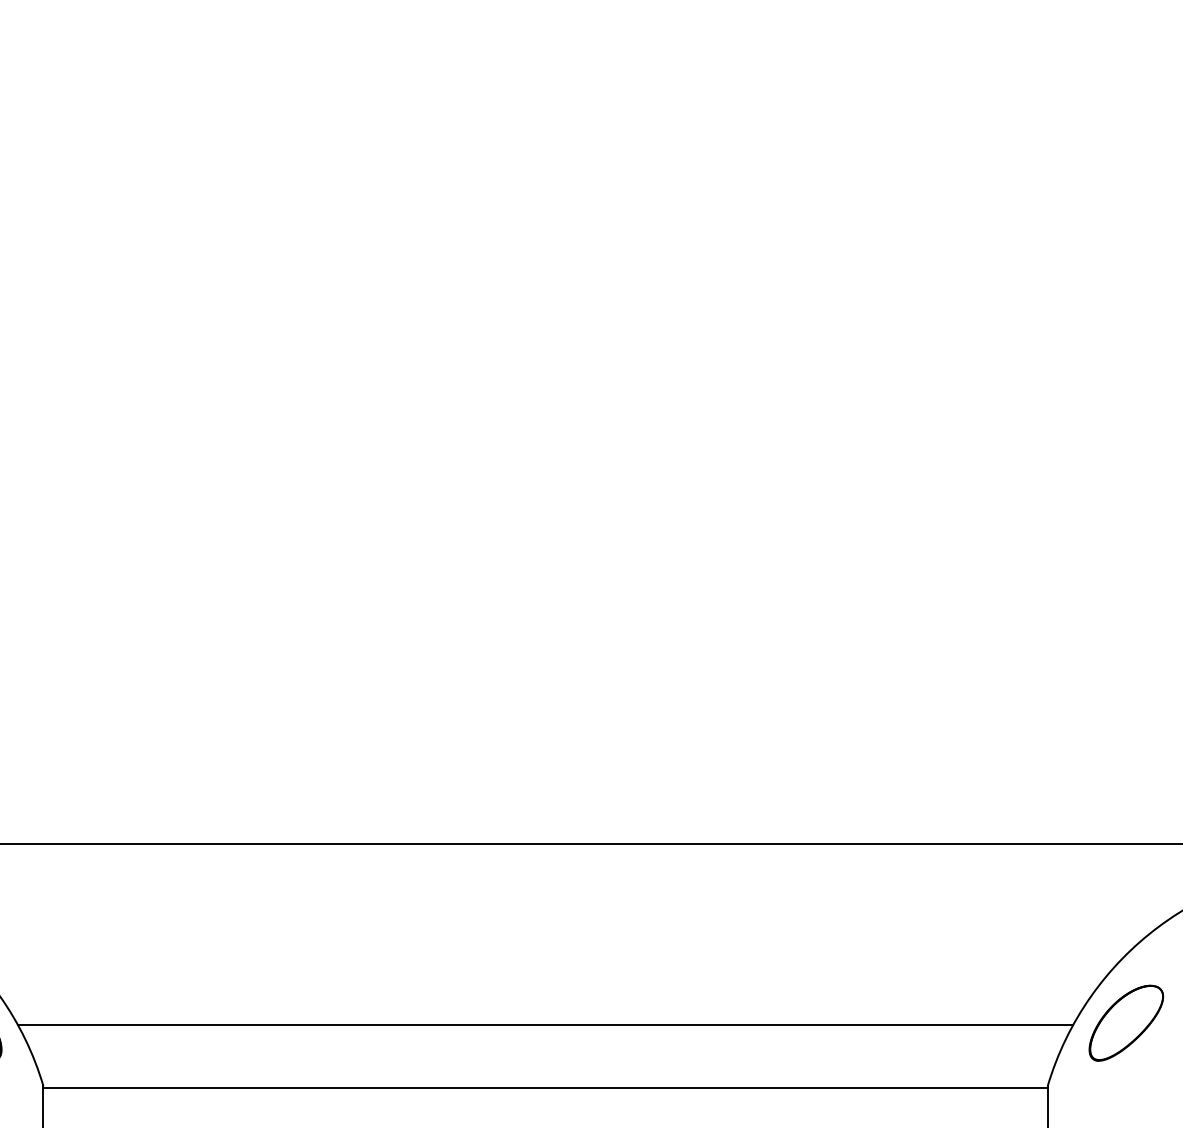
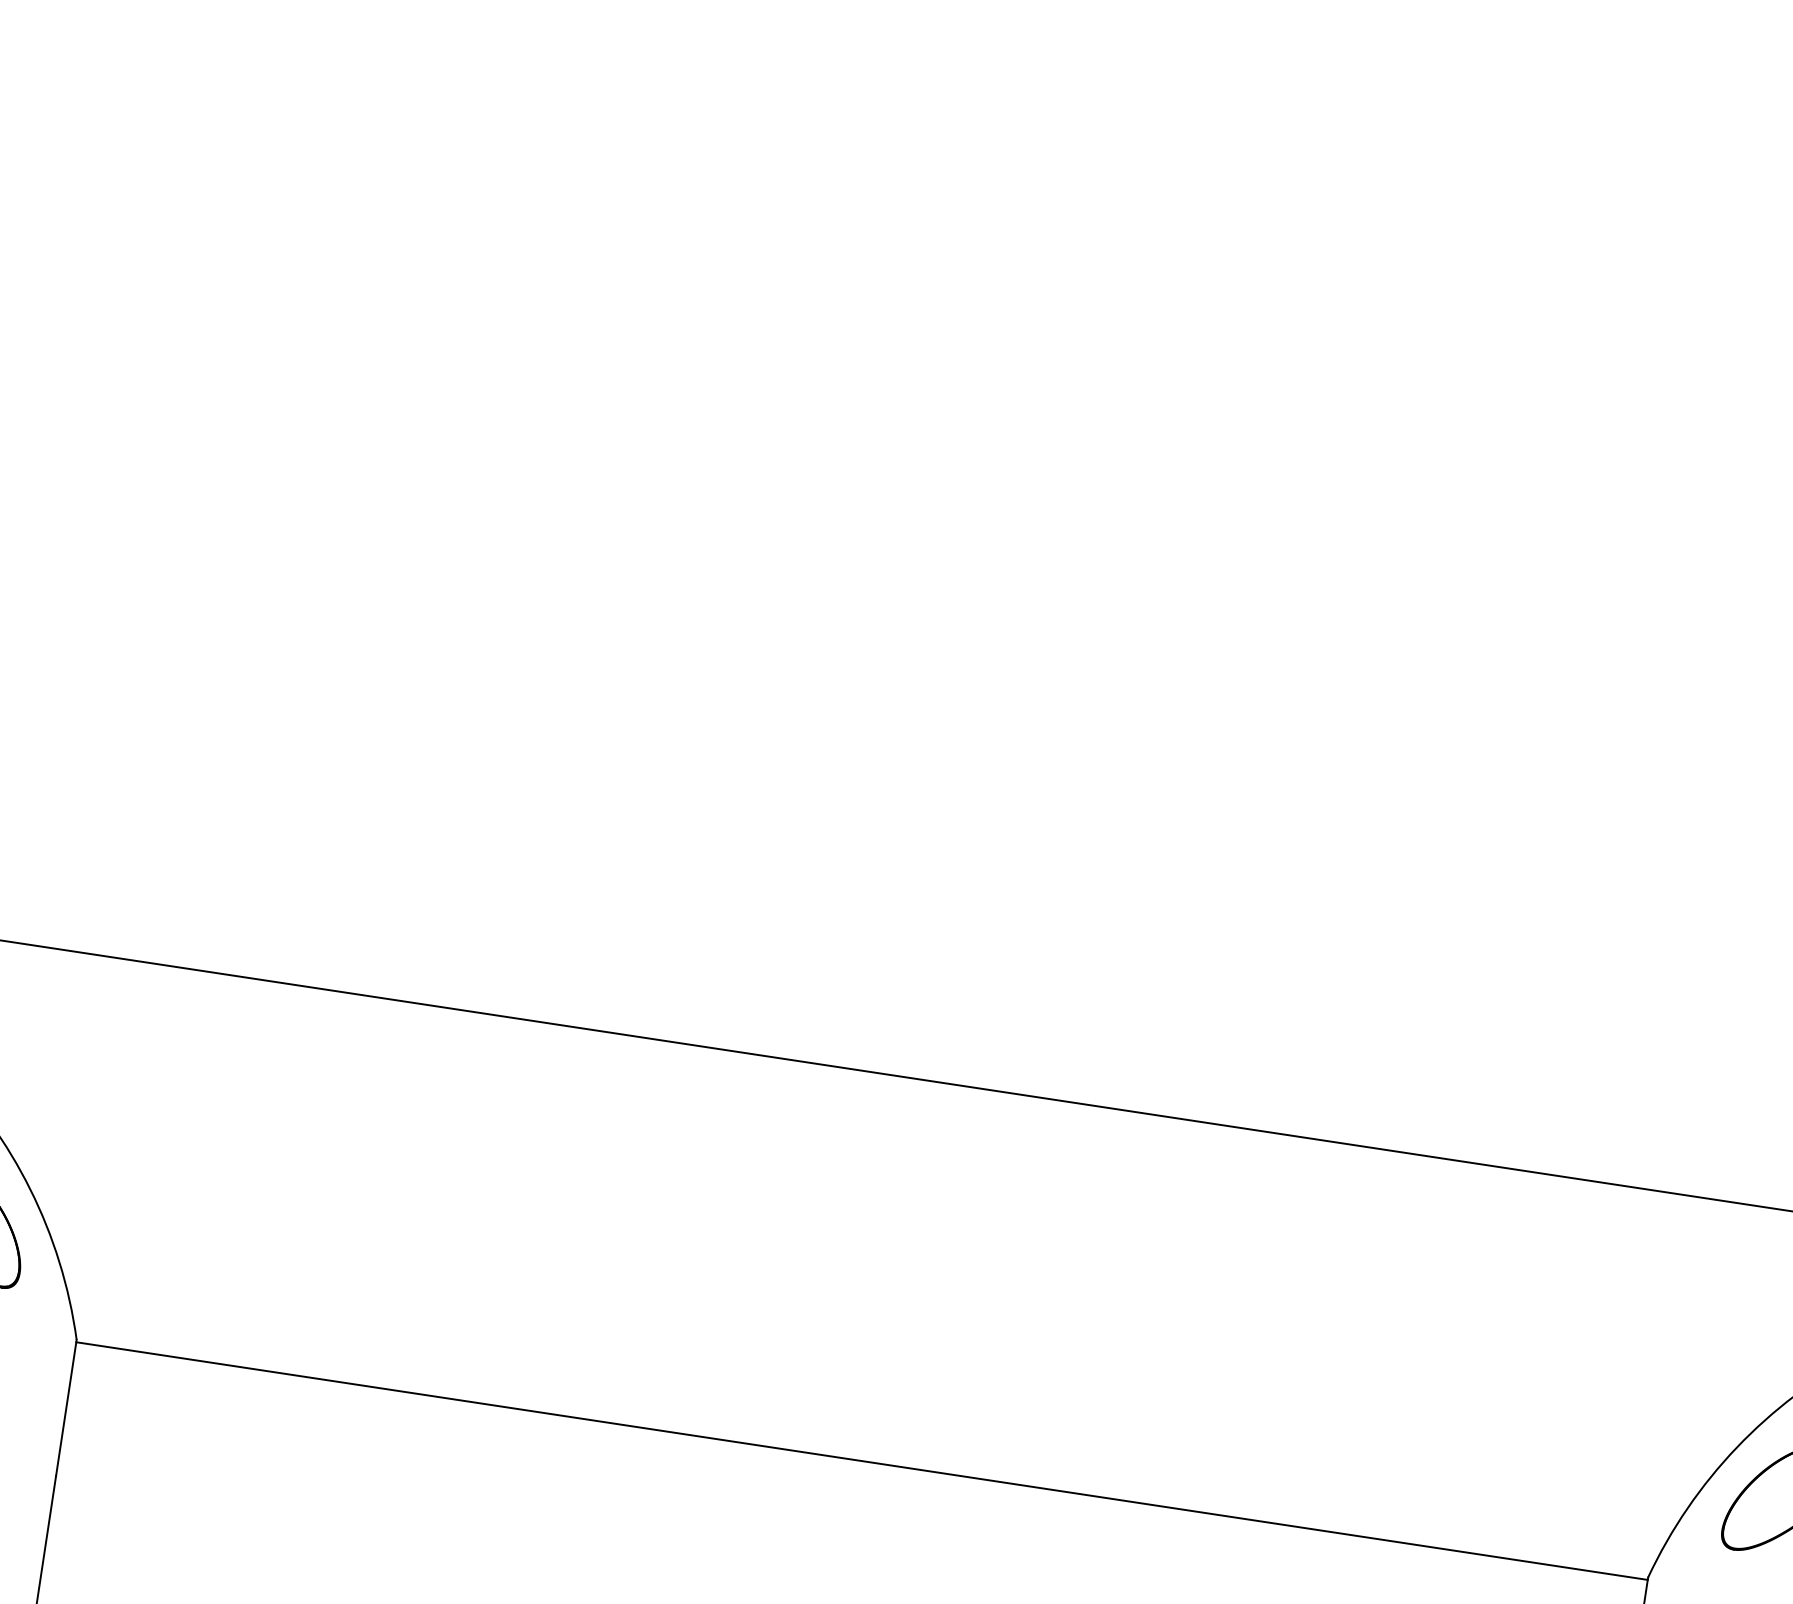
line: (545, 1024) -> (876, 1361), removed

